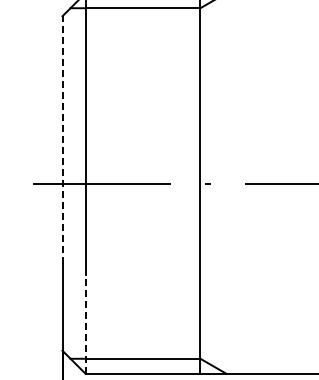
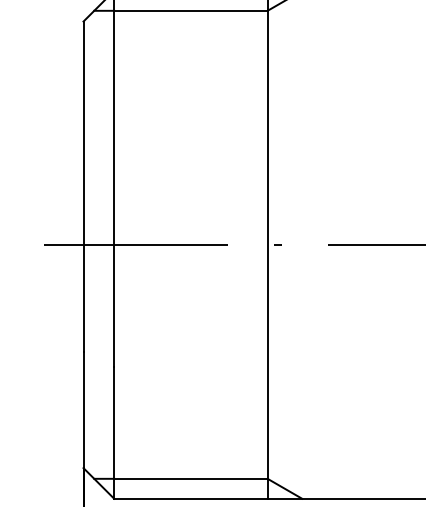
line: (62, 139) -> (83, 186), dashed -> solid
line: (85, 324) -> (114, 433), dashed -> solid

